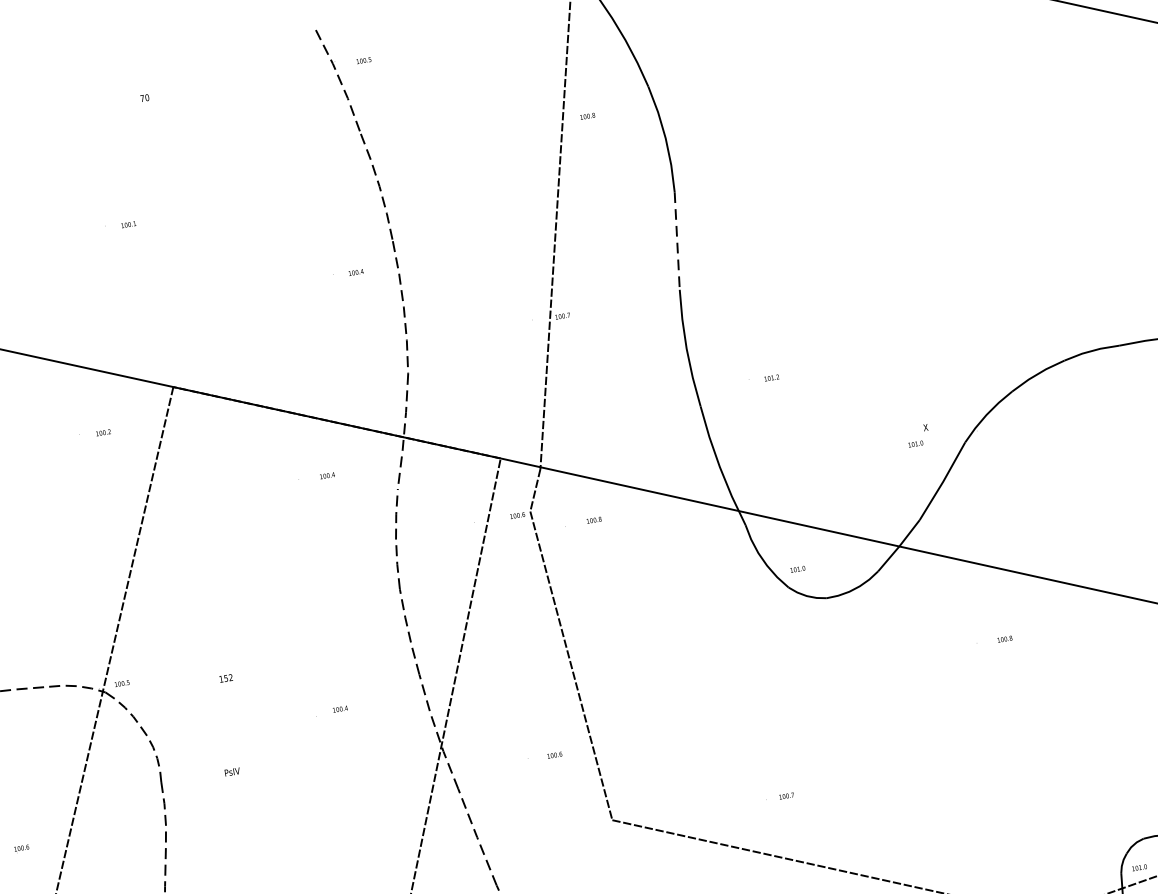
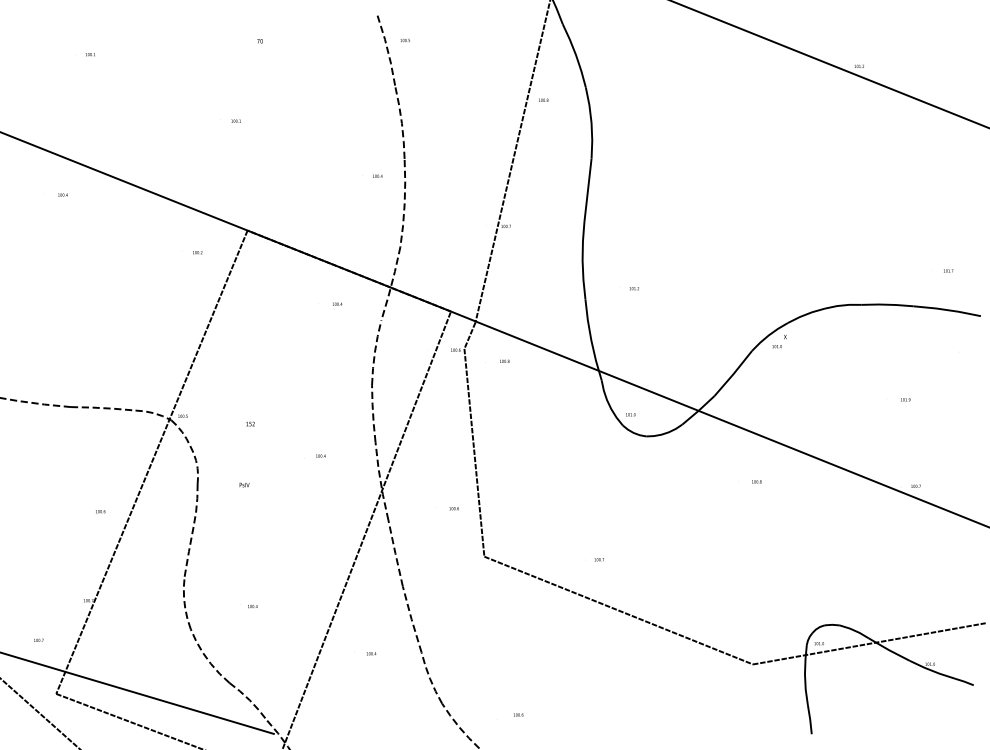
line: (678, 241) -> (588, 190), dashed -> solid
text: (918, 435) -> (779, 341), moved

